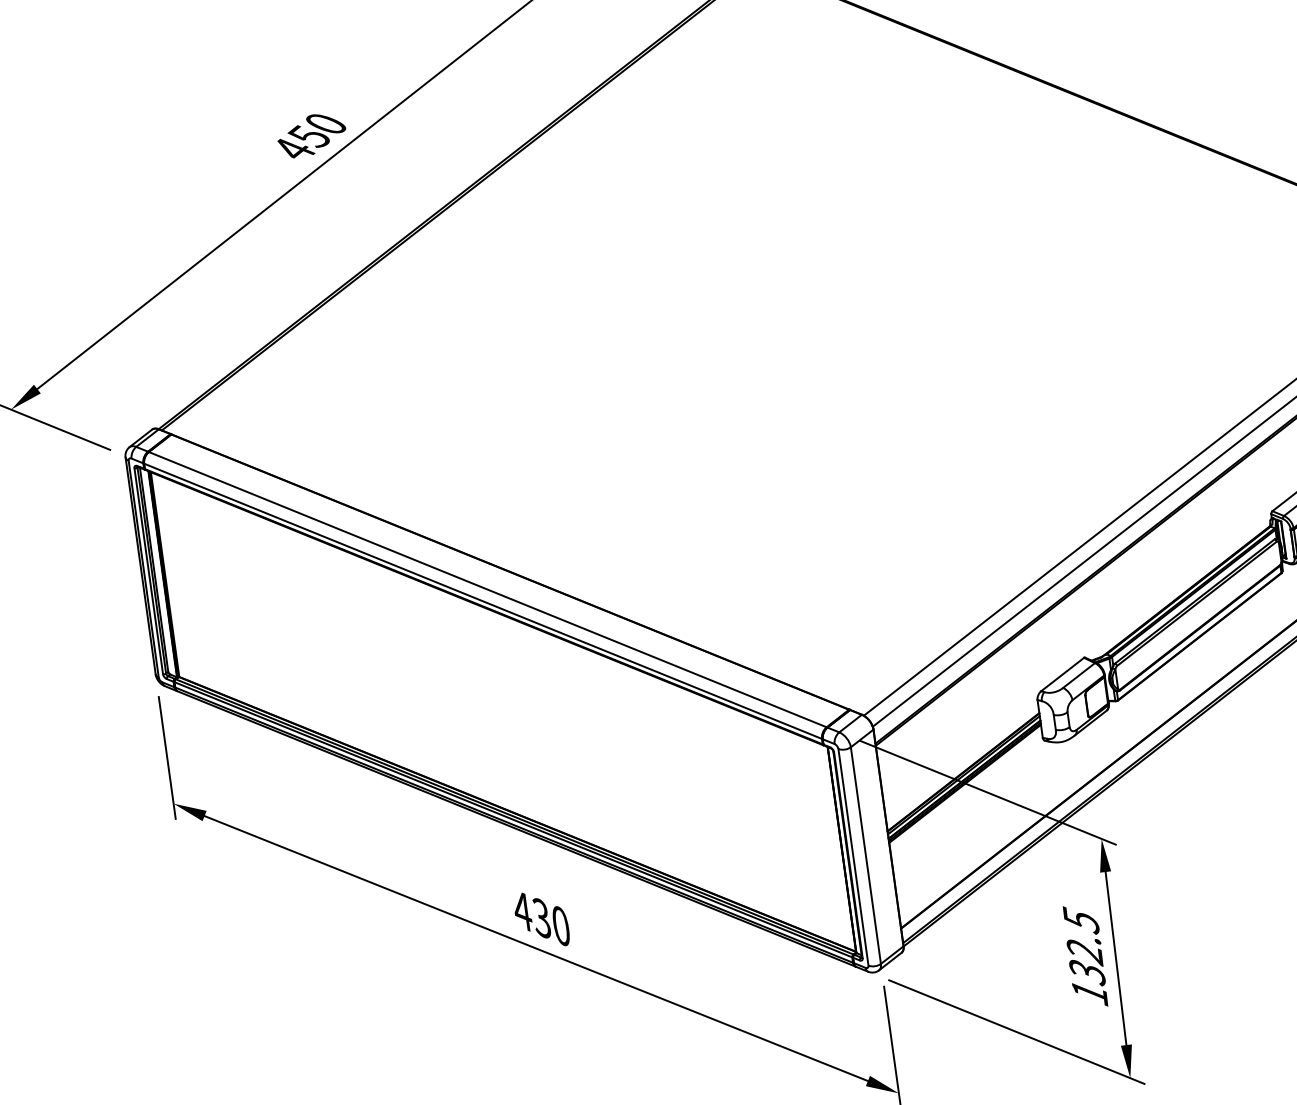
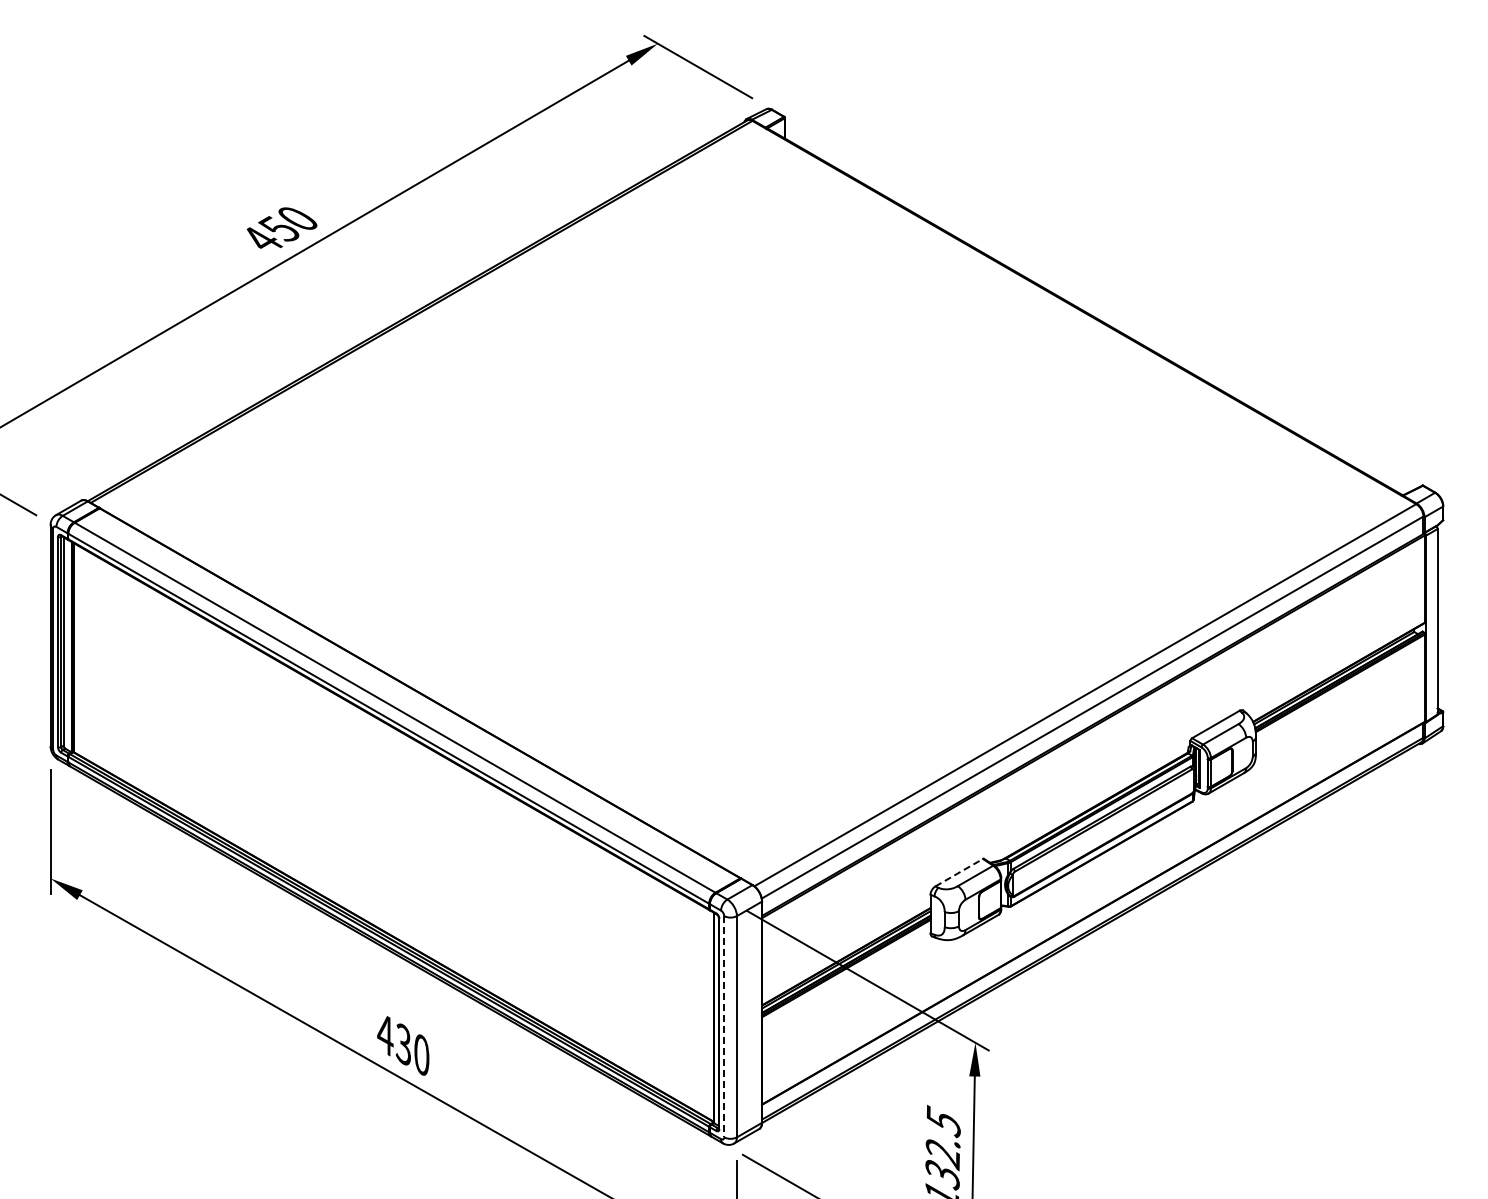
line: (1062, 674) -> (959, 872), solid -> dashed
line: (853, 857) -> (724, 1026), solid -> dashed

